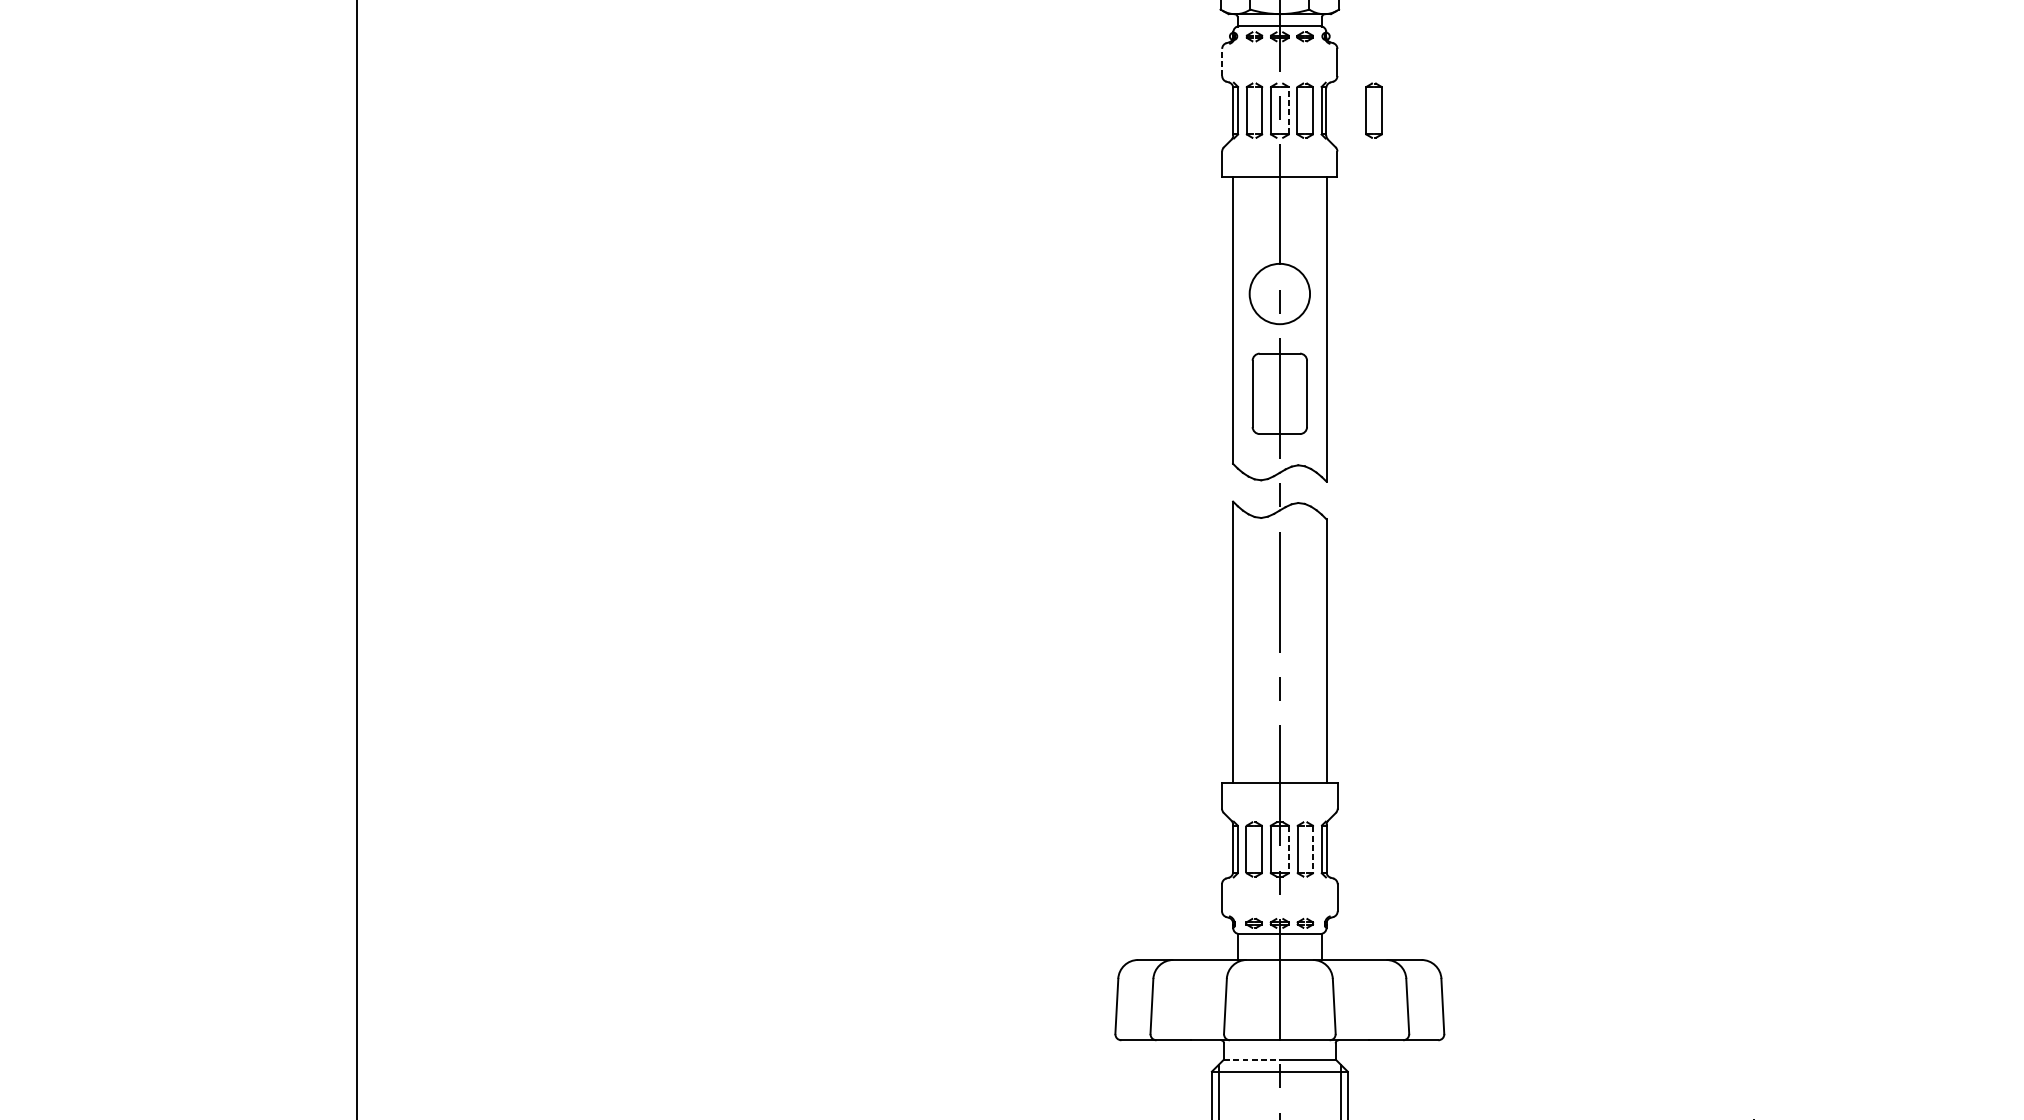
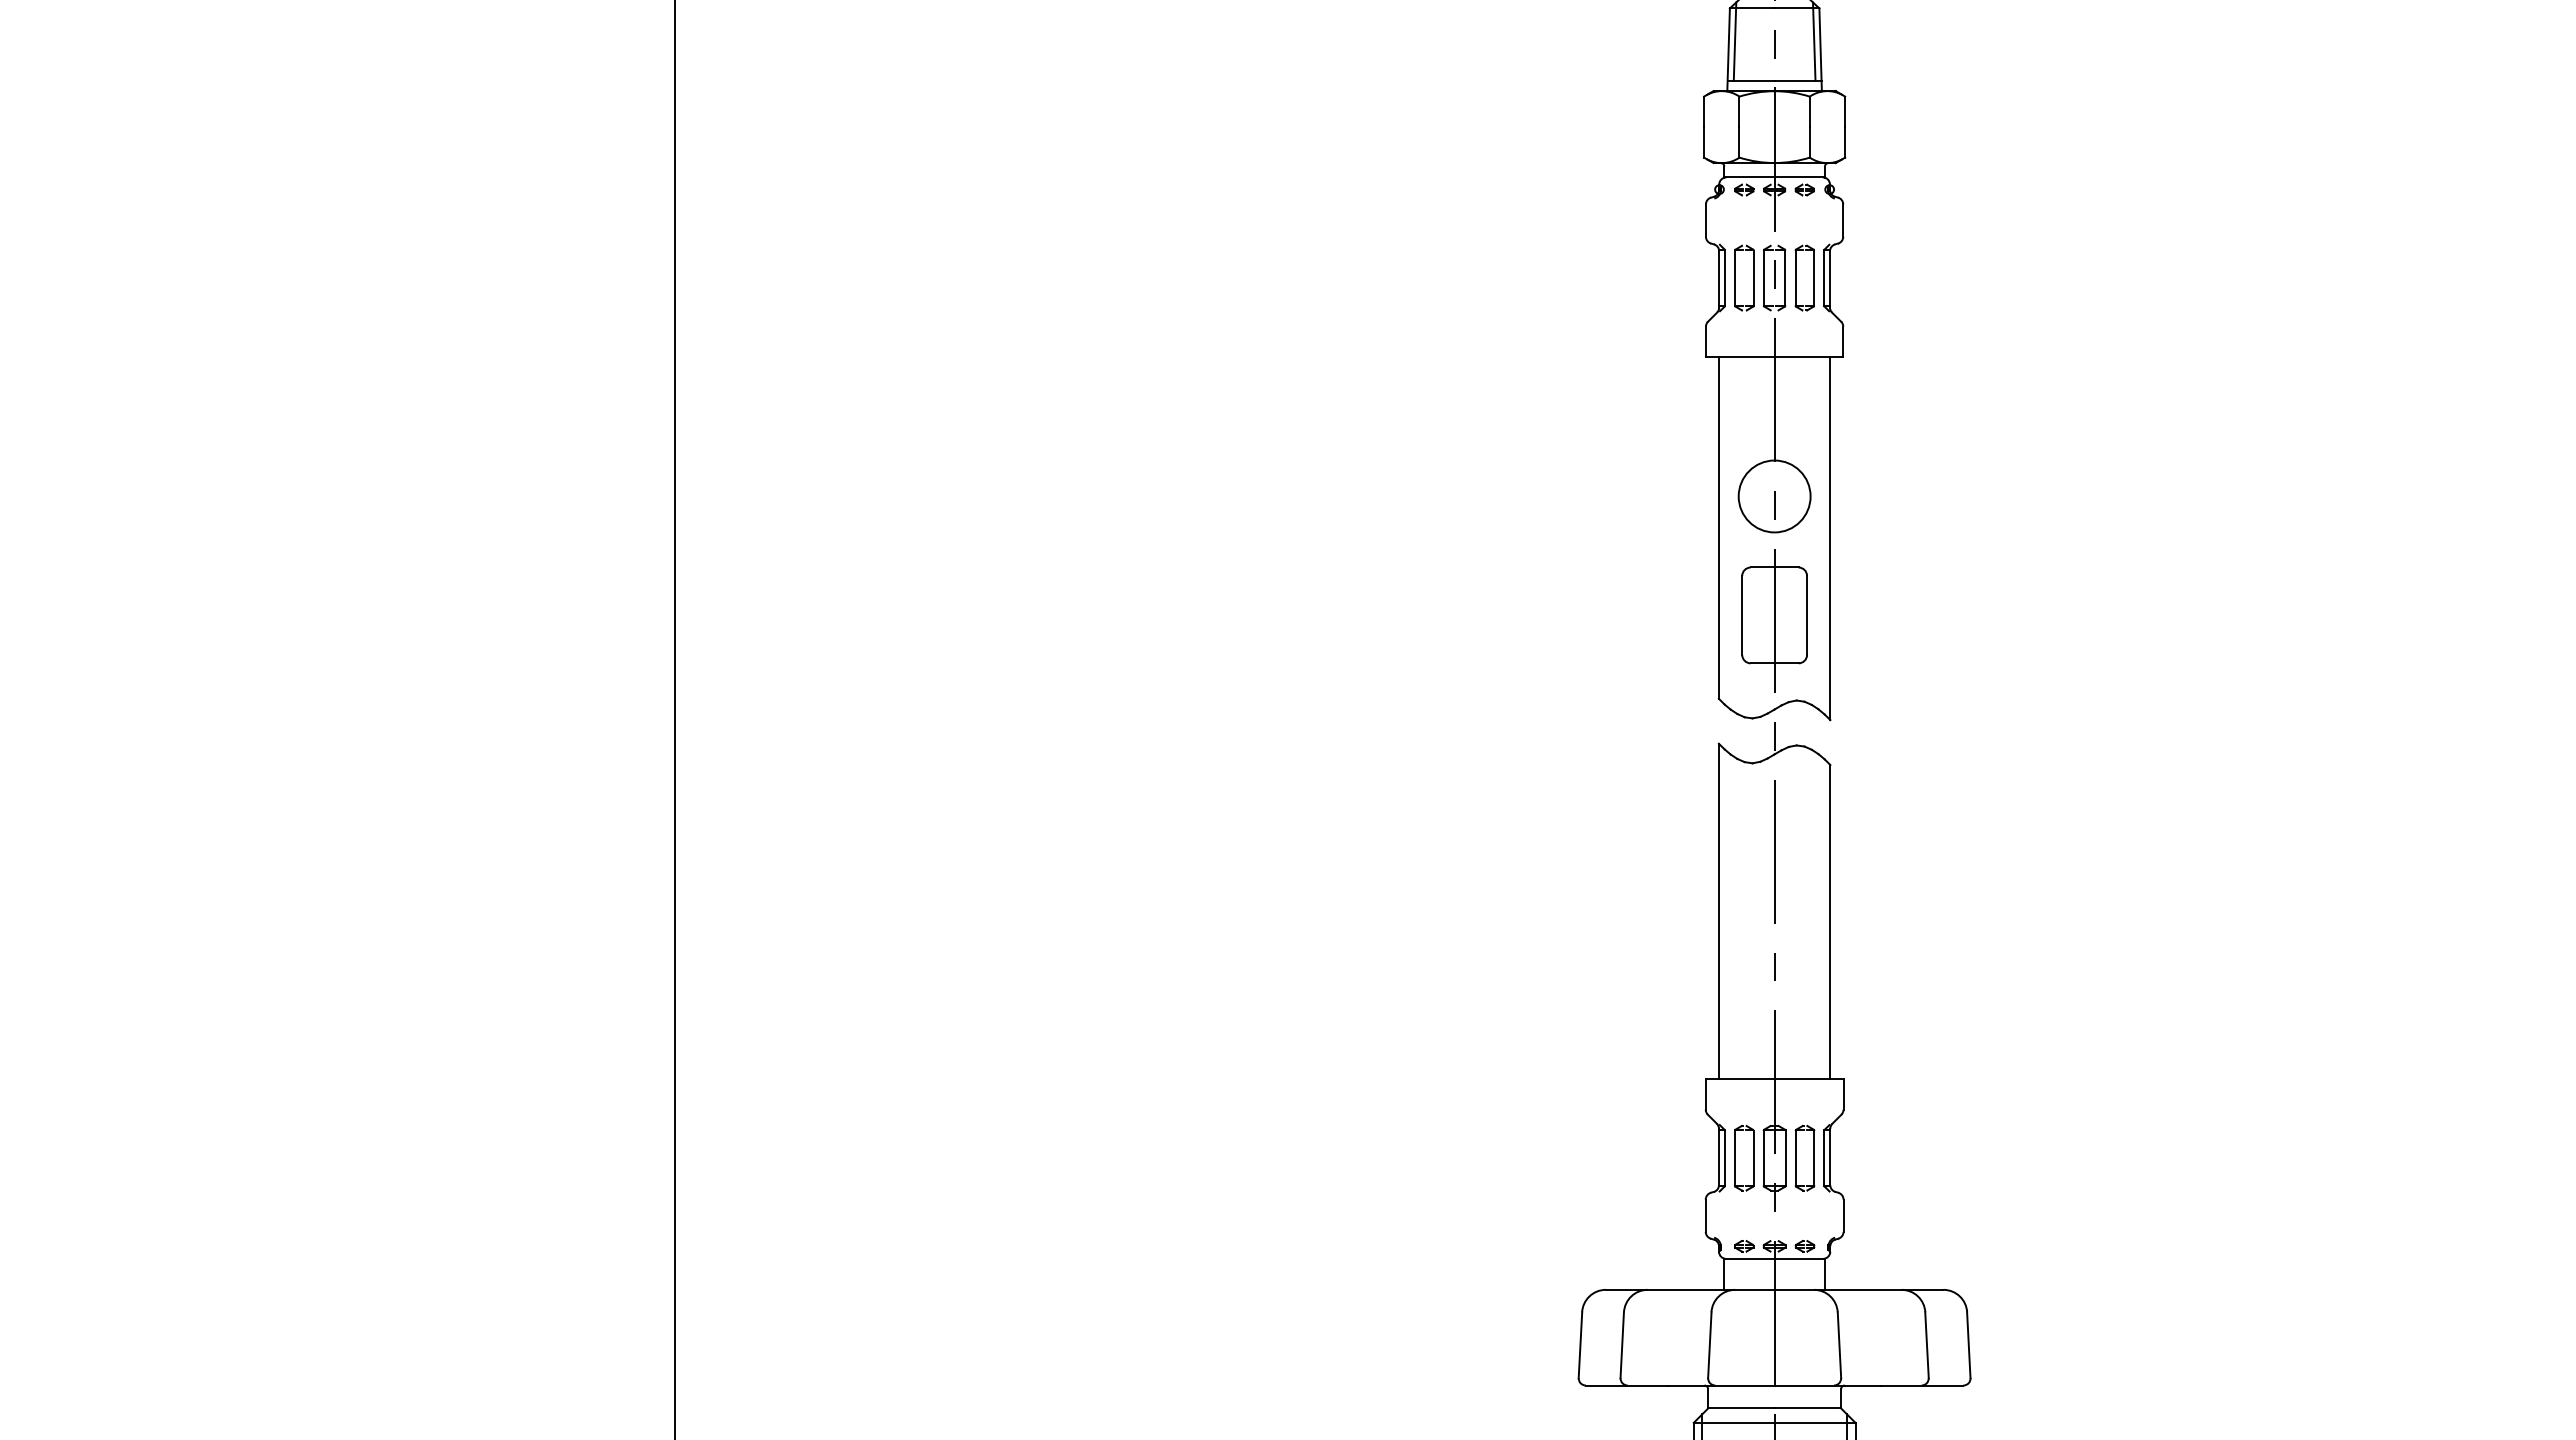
line: (1221, 62) -> (1705, 220), dashed -> solid
line: (1288, 110) -> (1785, 277), dashed -> solid
part: (1367, 110) -> (1878, 277), removed
line: (1288, 849) -> (1785, 1158), dashed -> solid
line: (1313, 849) -> (1814, 1158), dashed -> solid
line: (1252, 1059) -> (1741, 1408), dashed -> solid

